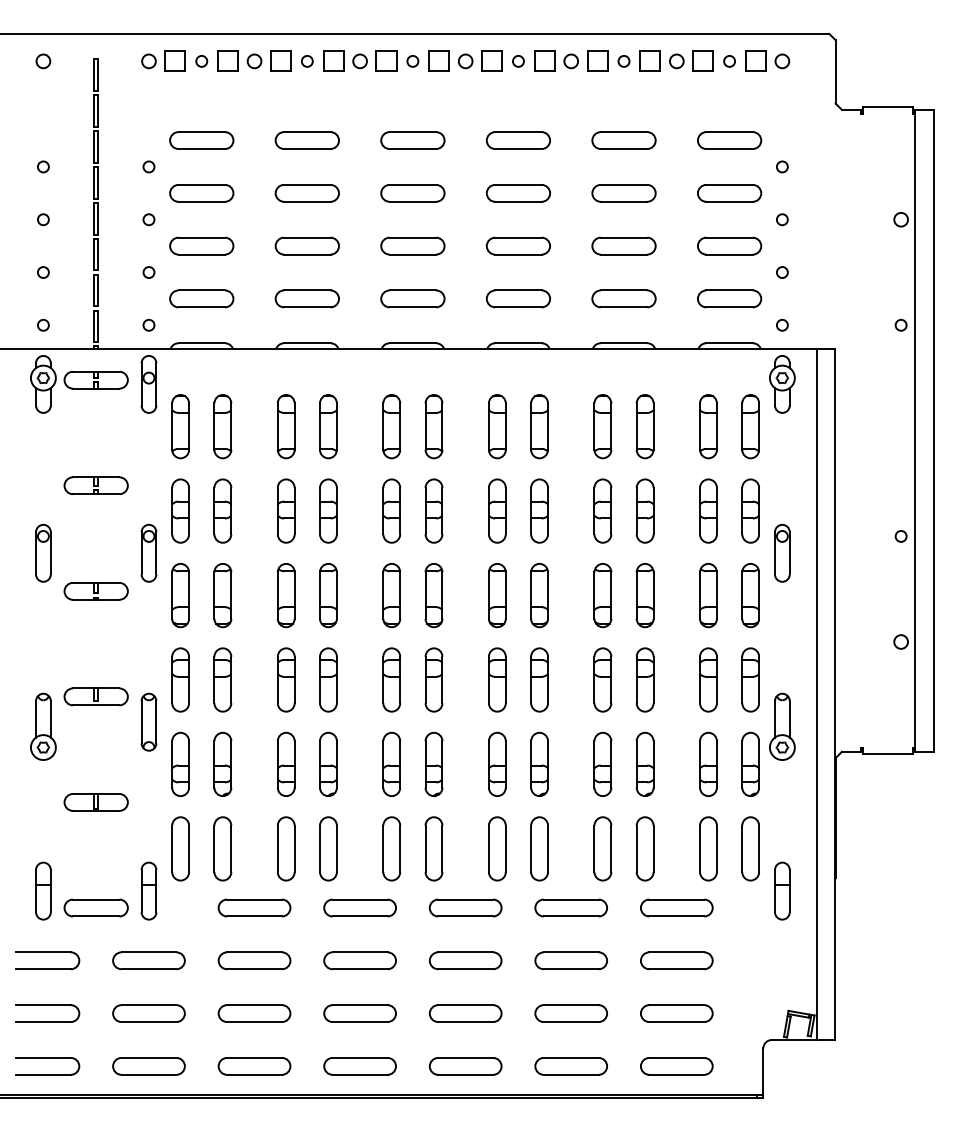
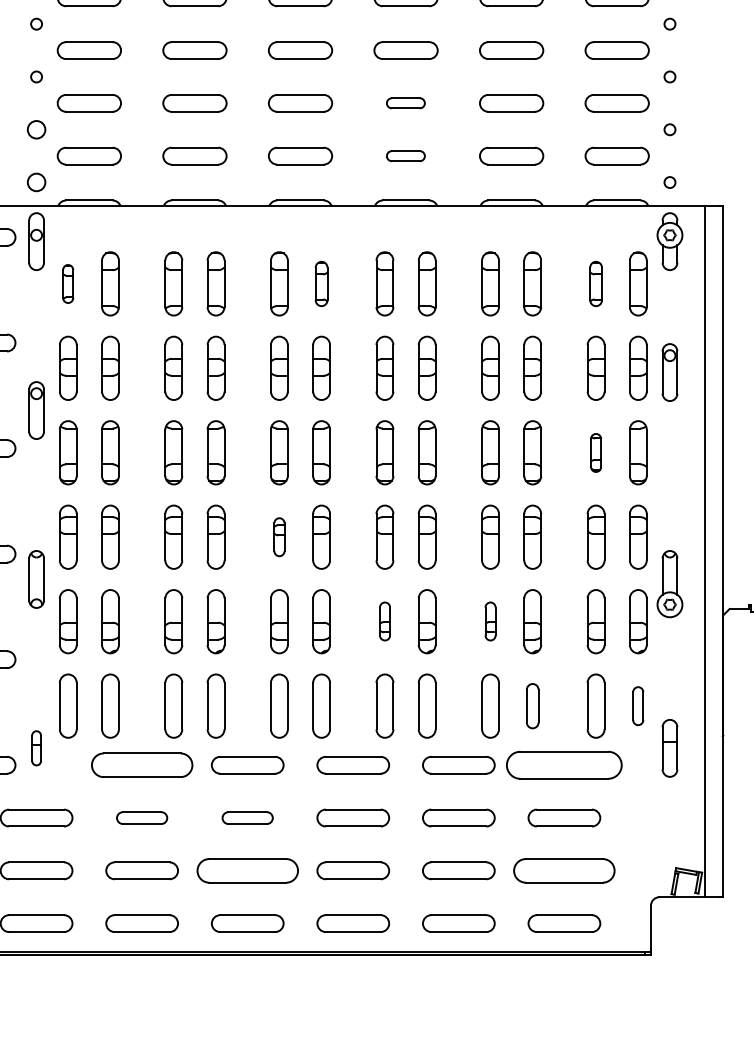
part: (517, 245) -> (405, 102), size x0.6
circle: (148, 272) -> (36, 129), size x1.6
part: (517, 298) -> (405, 155), size x0.6
circle: (148, 325) -> (36, 182), size x1.6
part: (180, 426) -> (68, 283), size x0.6
part: (433, 426) -> (321, 283), size x0.7
part: (708, 426) -> (596, 283), size x0.7
part: (782, 553) -> (670, 372), moved
part: (708, 595) -> (596, 452), size x0.6
part: (391, 679) -> (279, 536), size x0.6
part: (497, 763) -> (385, 620), size x0.6
part: (602, 763) -> (490, 620), size x0.6
part: (644, 848) -> (532, 705), size x0.7
part: (750, 848) -> (638, 705), size x0.6
part: (148, 890) -> (36, 747), size x0.6
part: (254, 907) -> (142, 764), size x1.4
part: (676, 907) -> (564, 764), size x1.6
part: (254, 960) -> (142, 817), size x0.7
part: (359, 960) -> (247, 817), size x0.7
part: (359, 1013) -> (247, 870), size x1.4
part: (676, 1013) -> (564, 870), size x1.4

